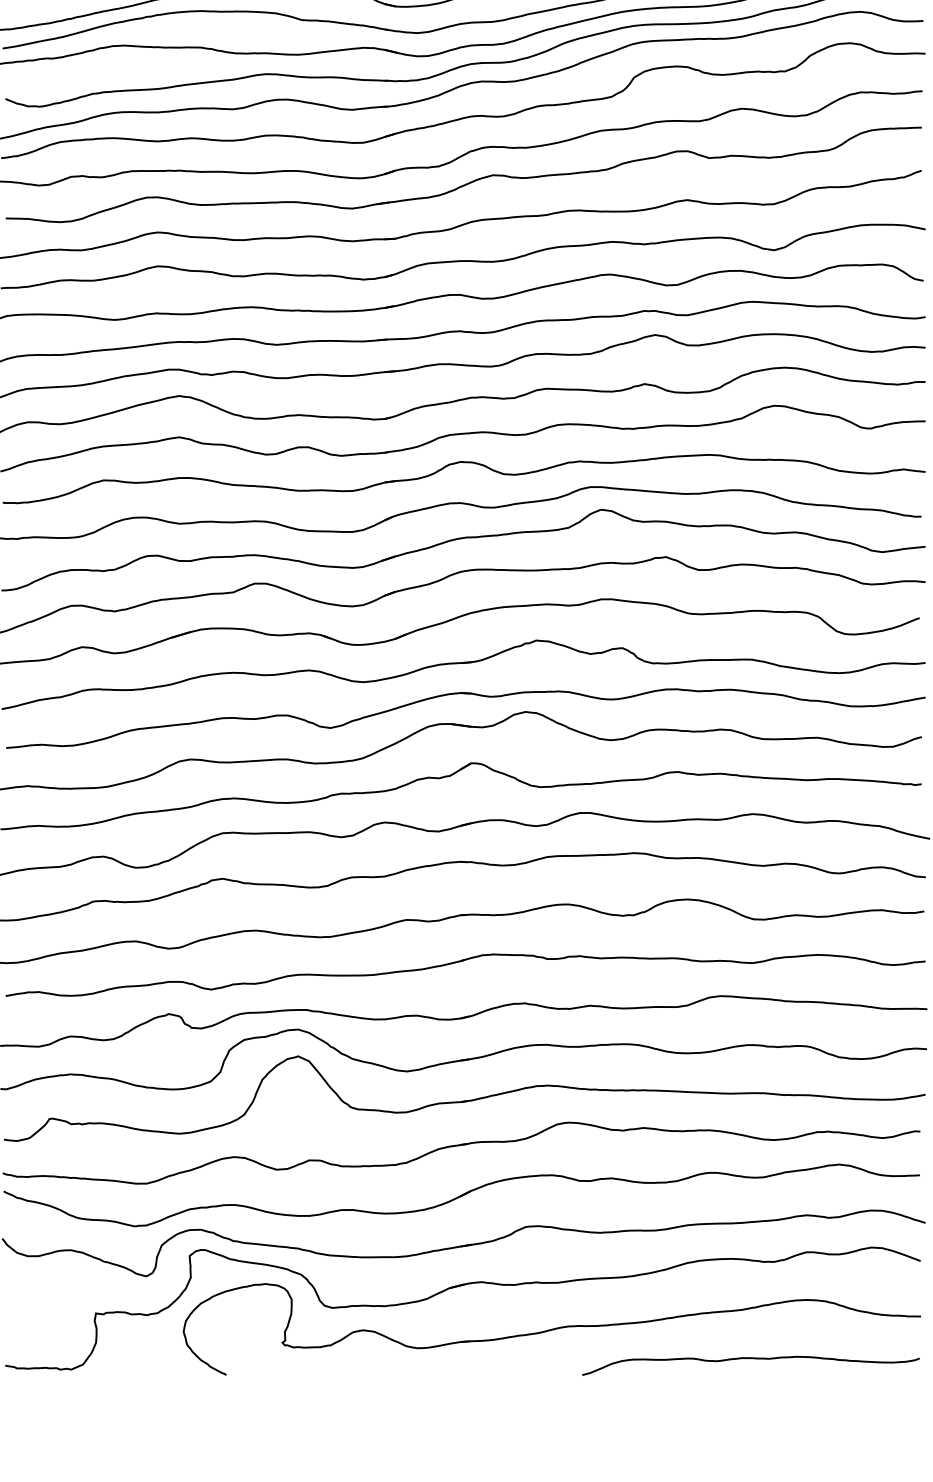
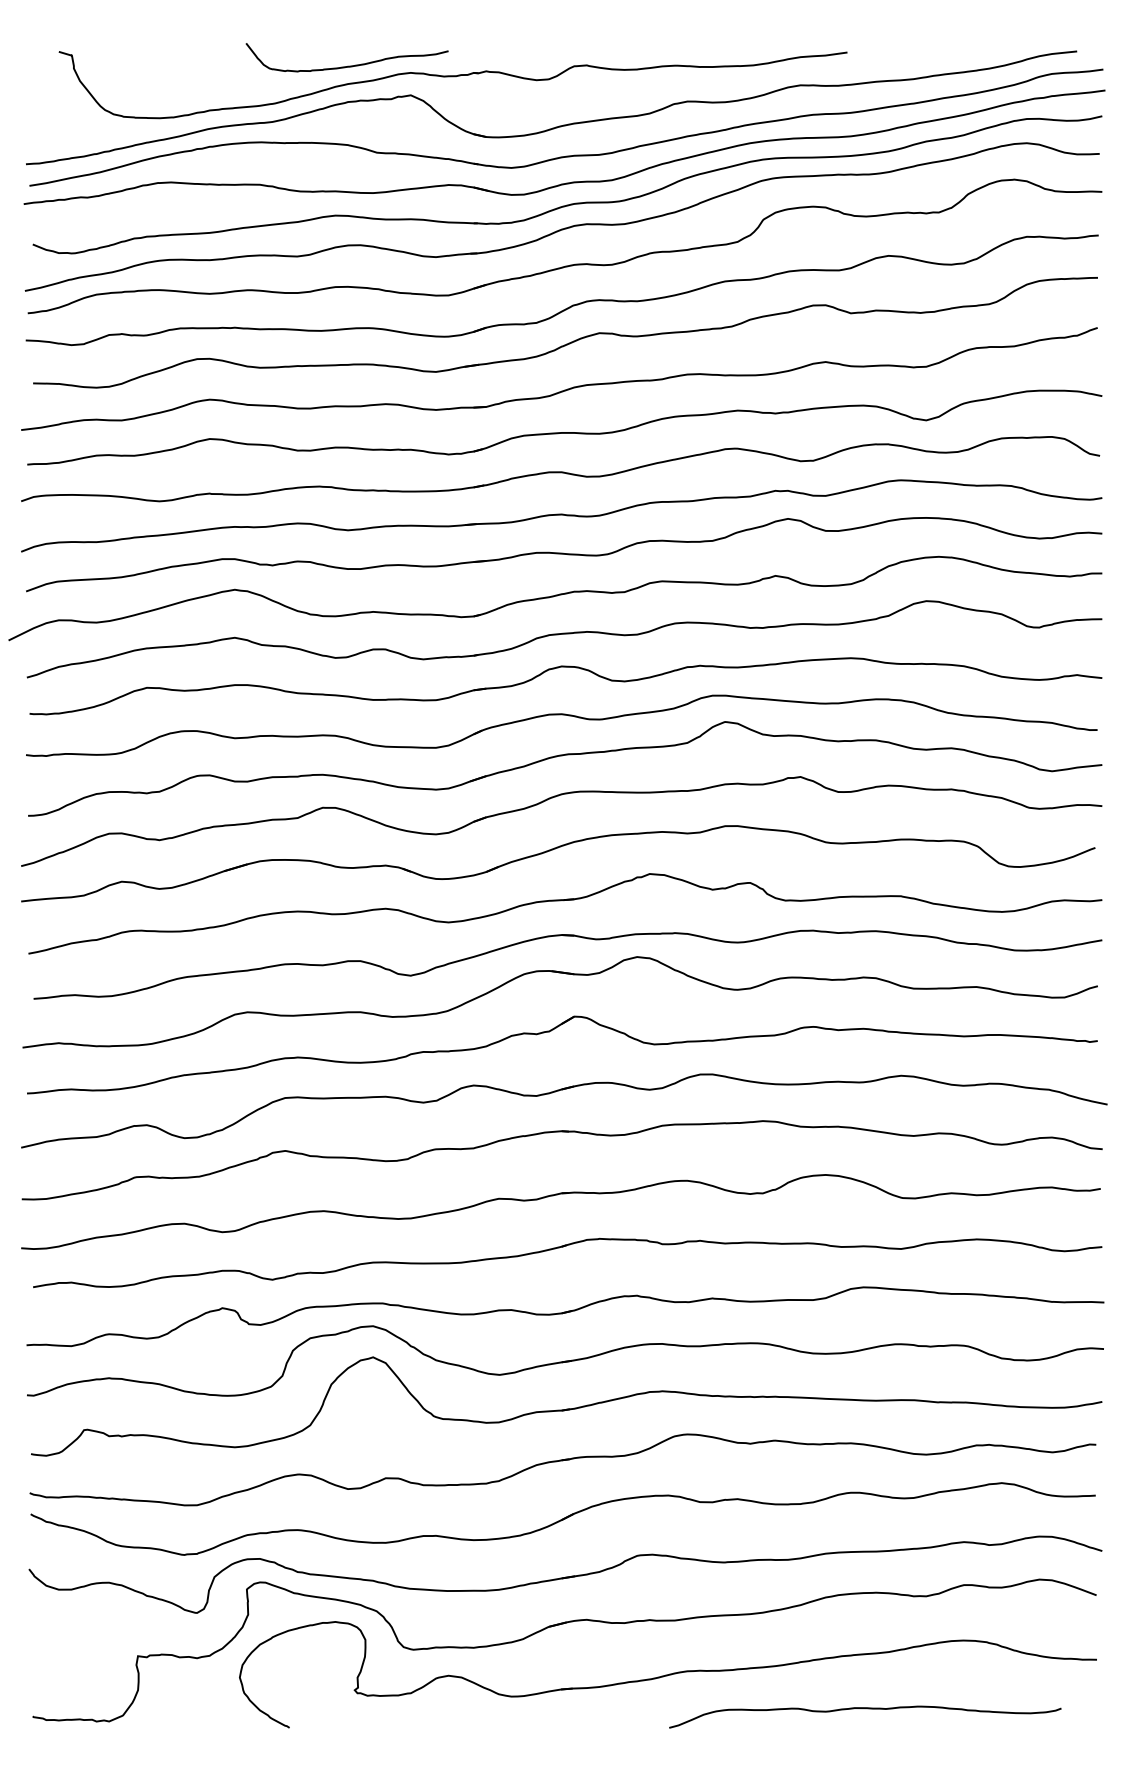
curve: (751, 1359) -> (865, 1709), moved

